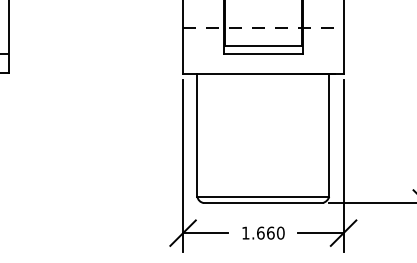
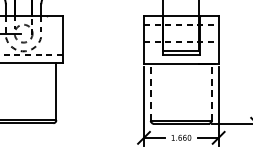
line: (197, 135) -> (150, 92), solid -> dashed
line: (330, 135) -> (212, 92), solid -> dashed

